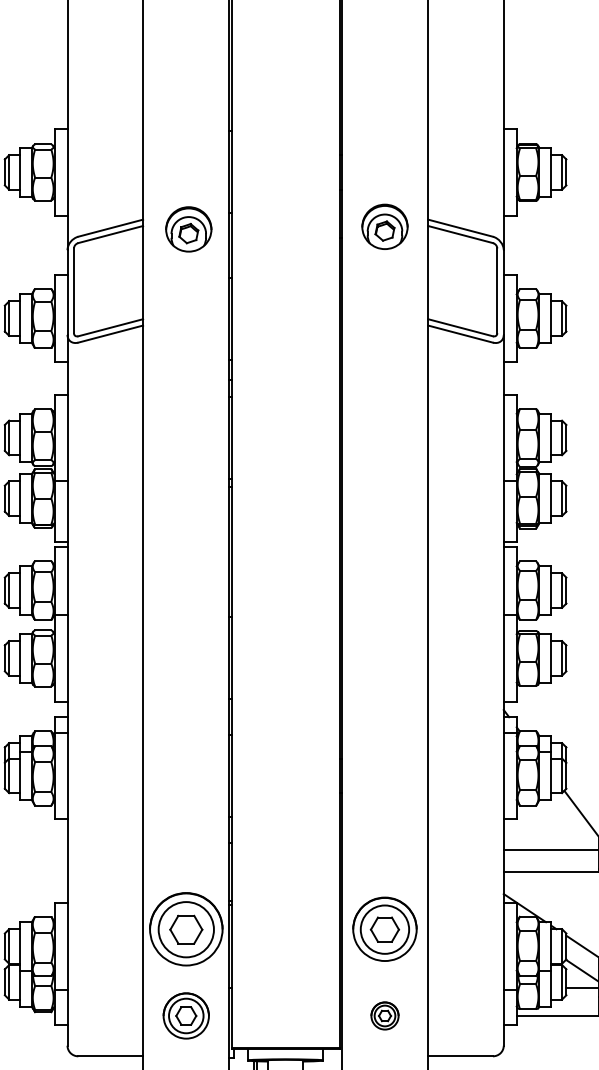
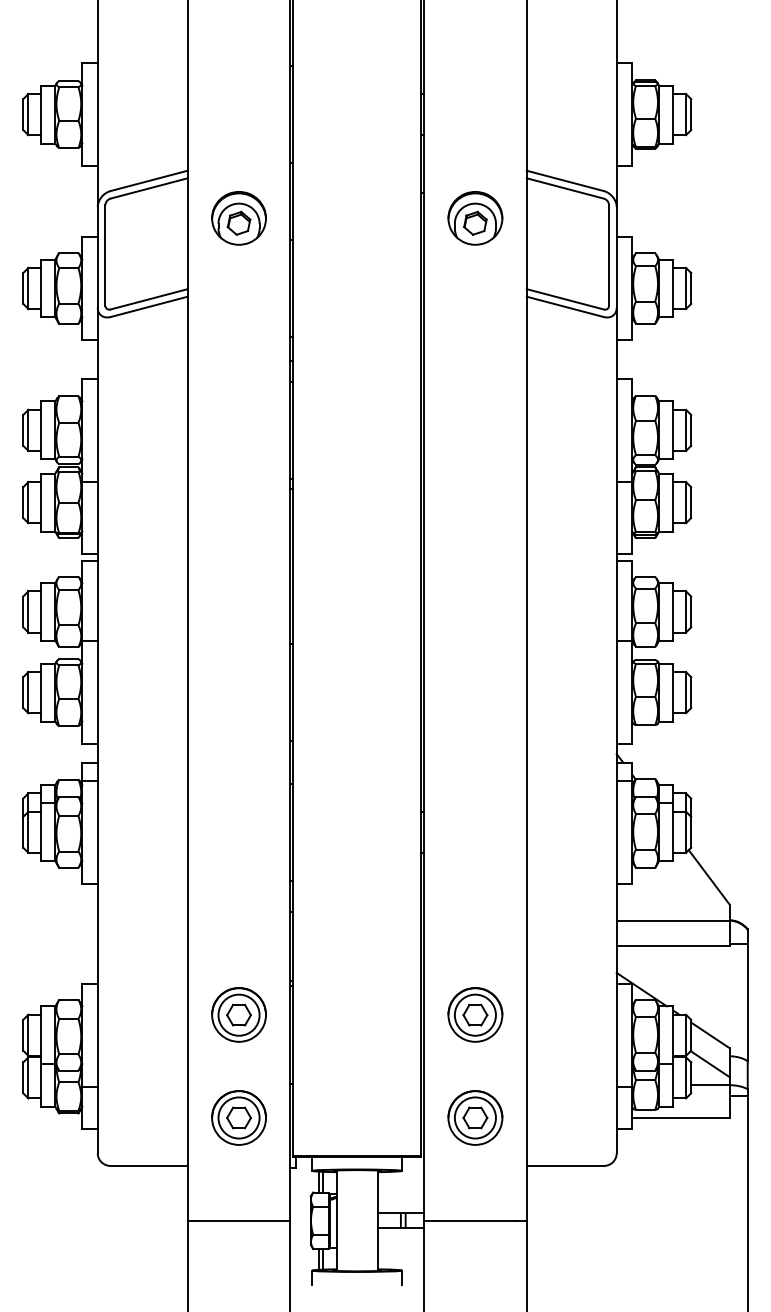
part: (385, 227) -> (475, 218), moved
part: (188, 229) -> (238, 218), moved
part: (185, 929) -> (238, 1014), size x0.62
part: (385, 929) -> (475, 1014), size x0.71
part: (385, 1015) -> (475, 1117), size x1.67

